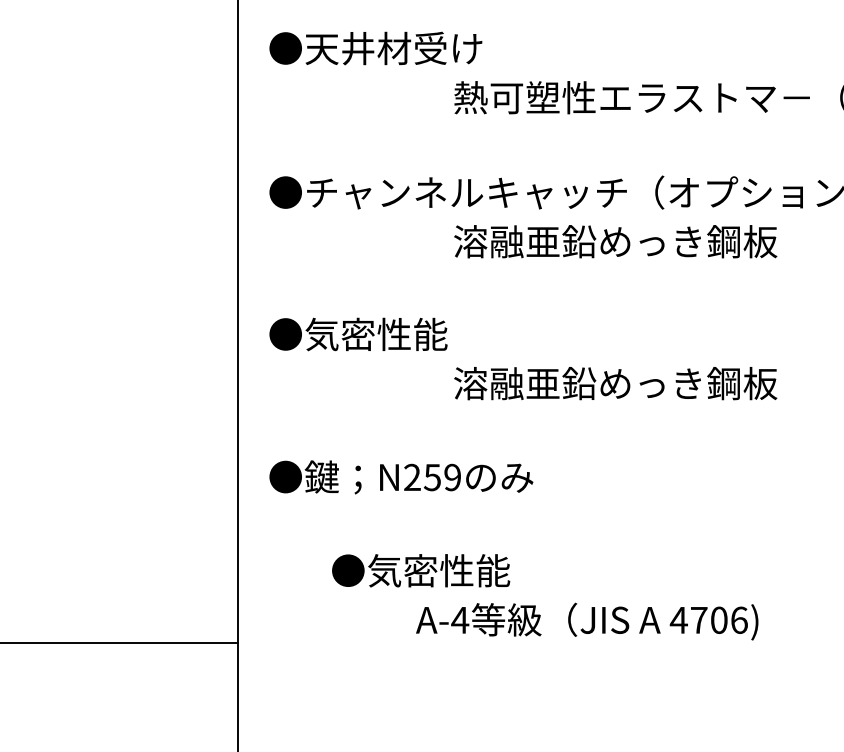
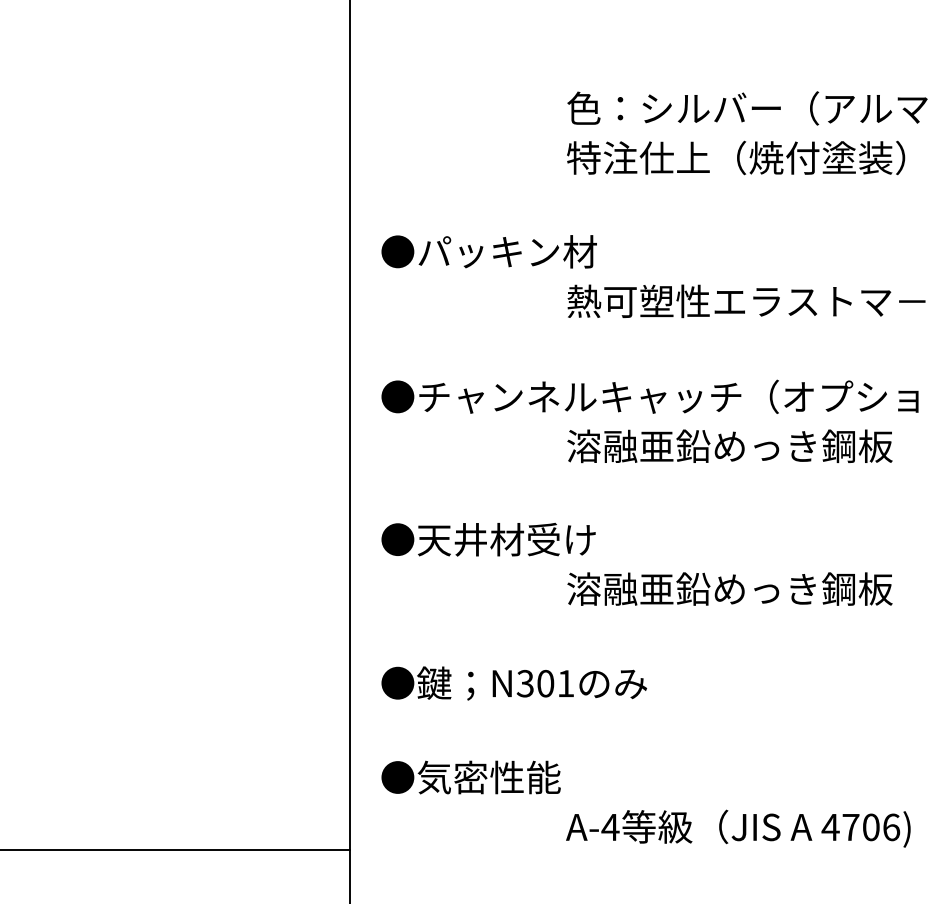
text: (394, 48) -> (507, 251), ●天井材受け -> ●パッキン材
text: (393, 334) -> (506, 539), ●気密性能 -> ●天井材受け
text: (432, 477) -> (545, 683), N259 -> N301
text: (420, 570) -> (470, 777), moved
text: (587, 621) -> (738, 828), moved

